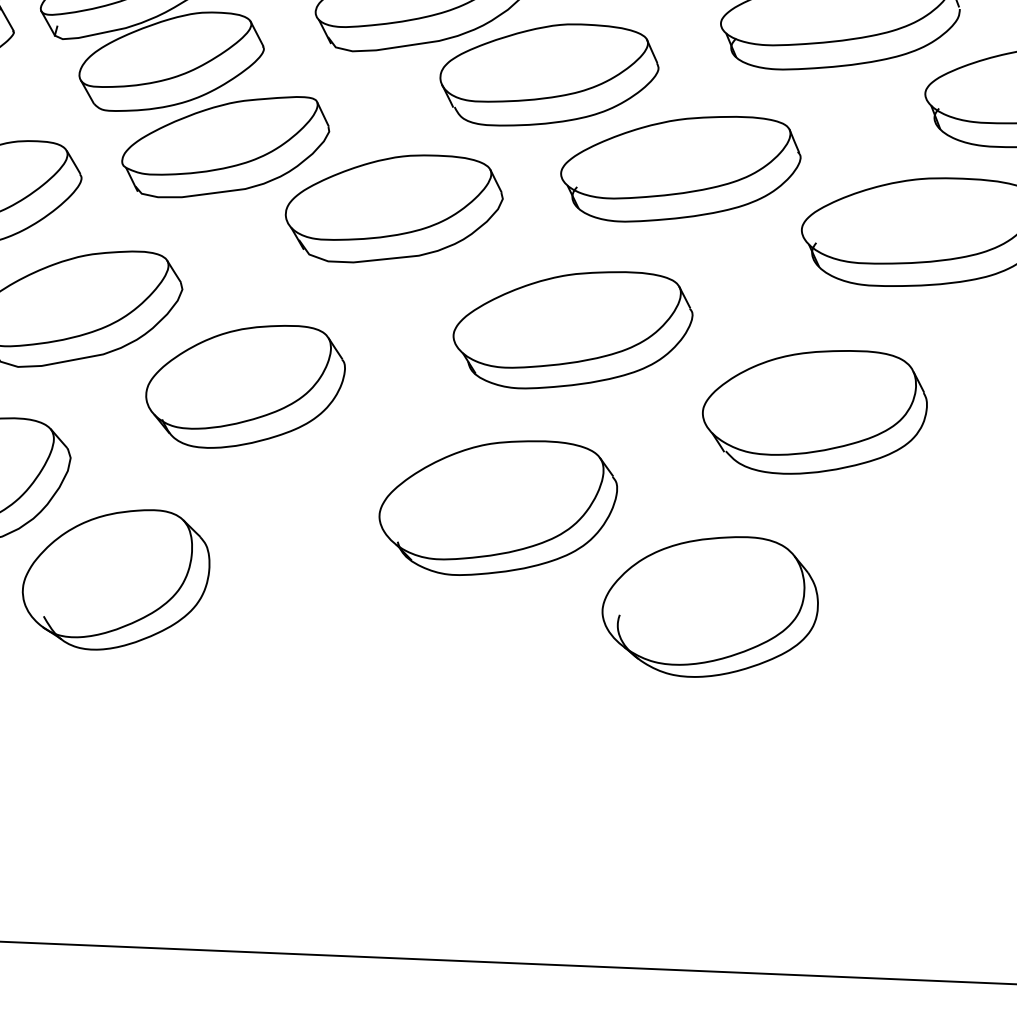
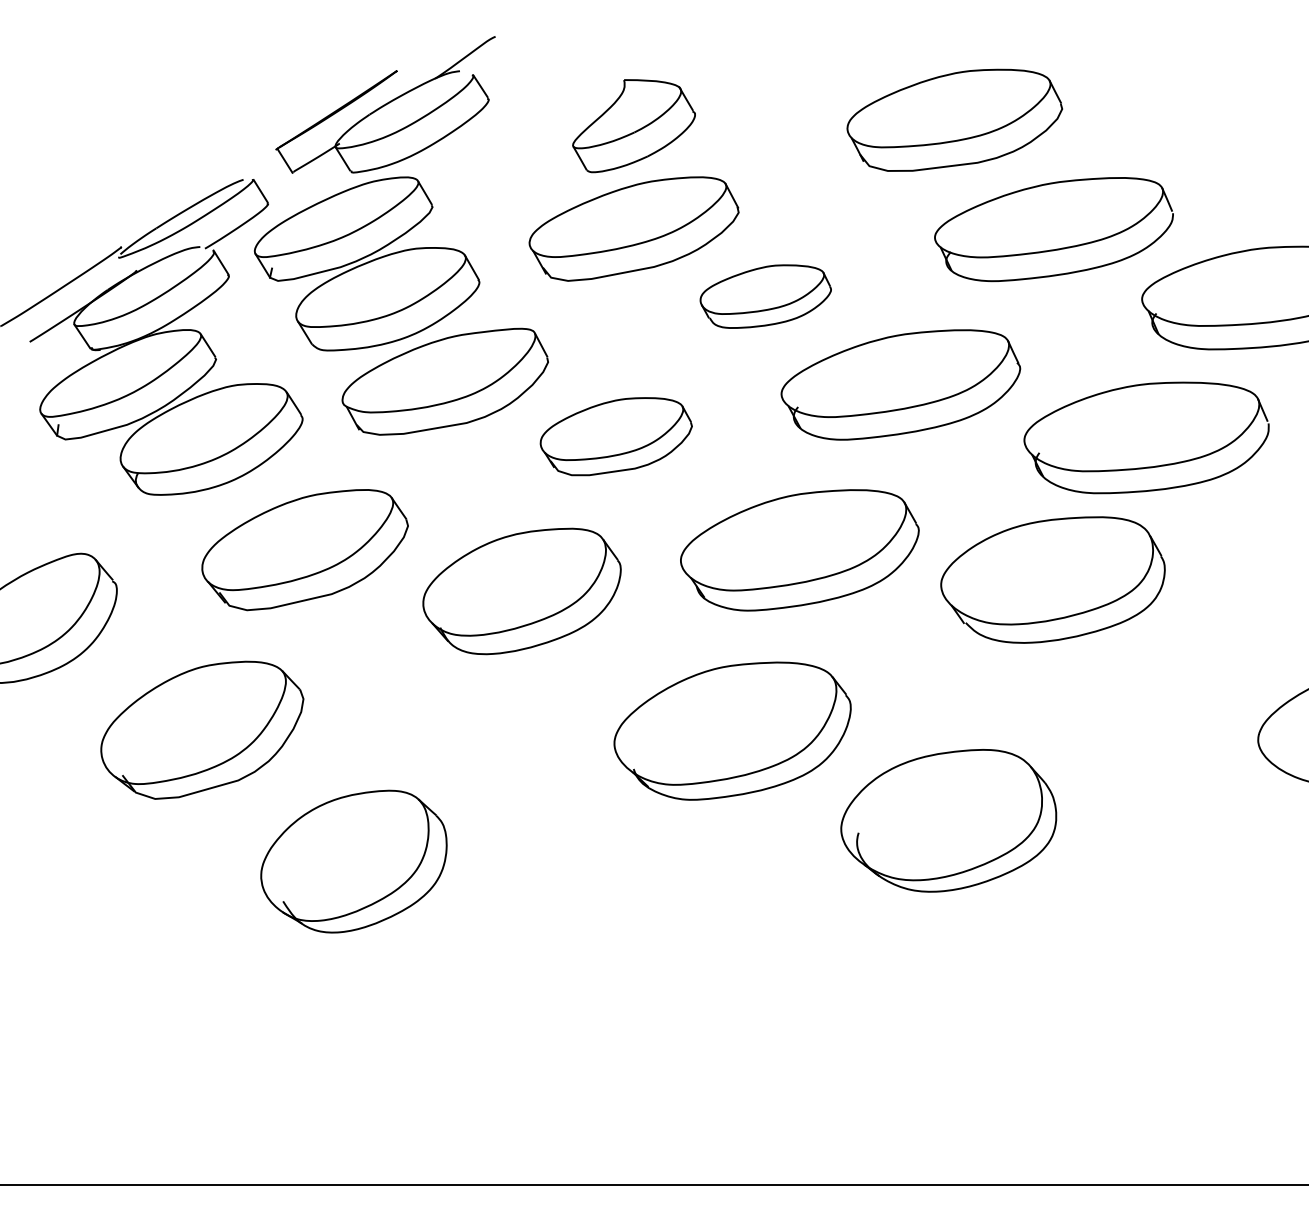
part: (549, 75) -> (765, 296), size x0.6
part: (394, 208) -> (616, 436), size x0.7
part: (244, 386) -> (521, 591), moved
part: (814, 411) -> (1052, 579), moved
part: (115, 579) -> (353, 861), moved

